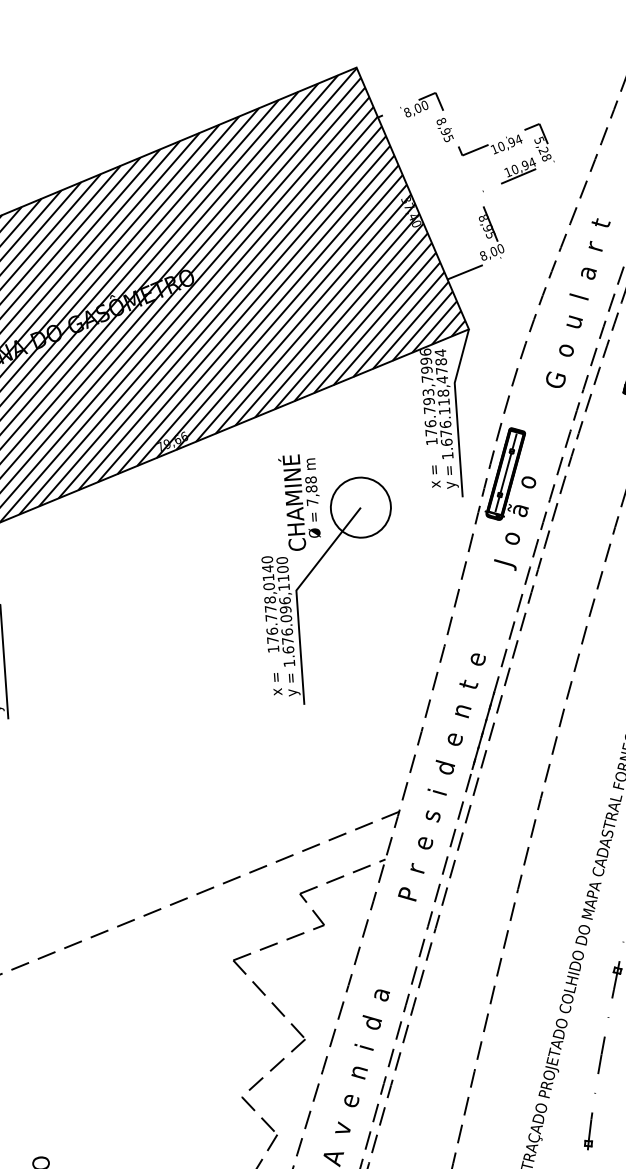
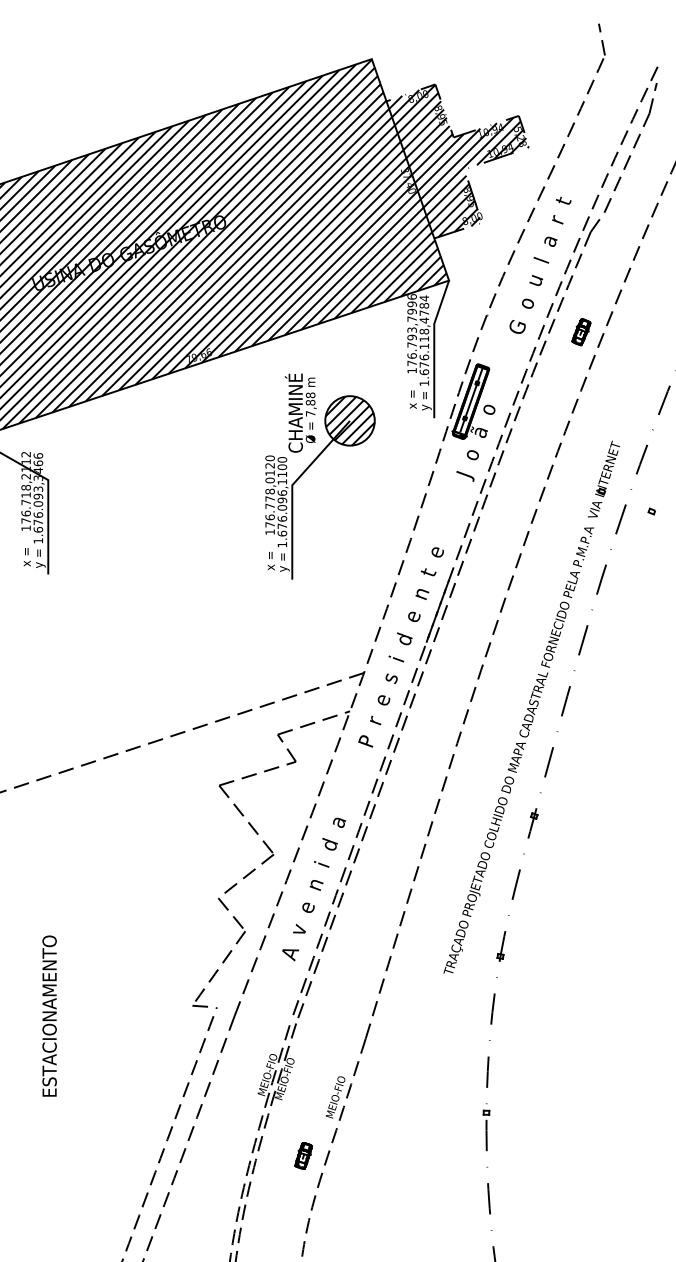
hatch: (471, 182) -> (459, 160), added
hatch: (360, 507) -> (349, 420), added
text: (267, 568) -> (269, 465), 176.778,0140 -> 176.778,0120

